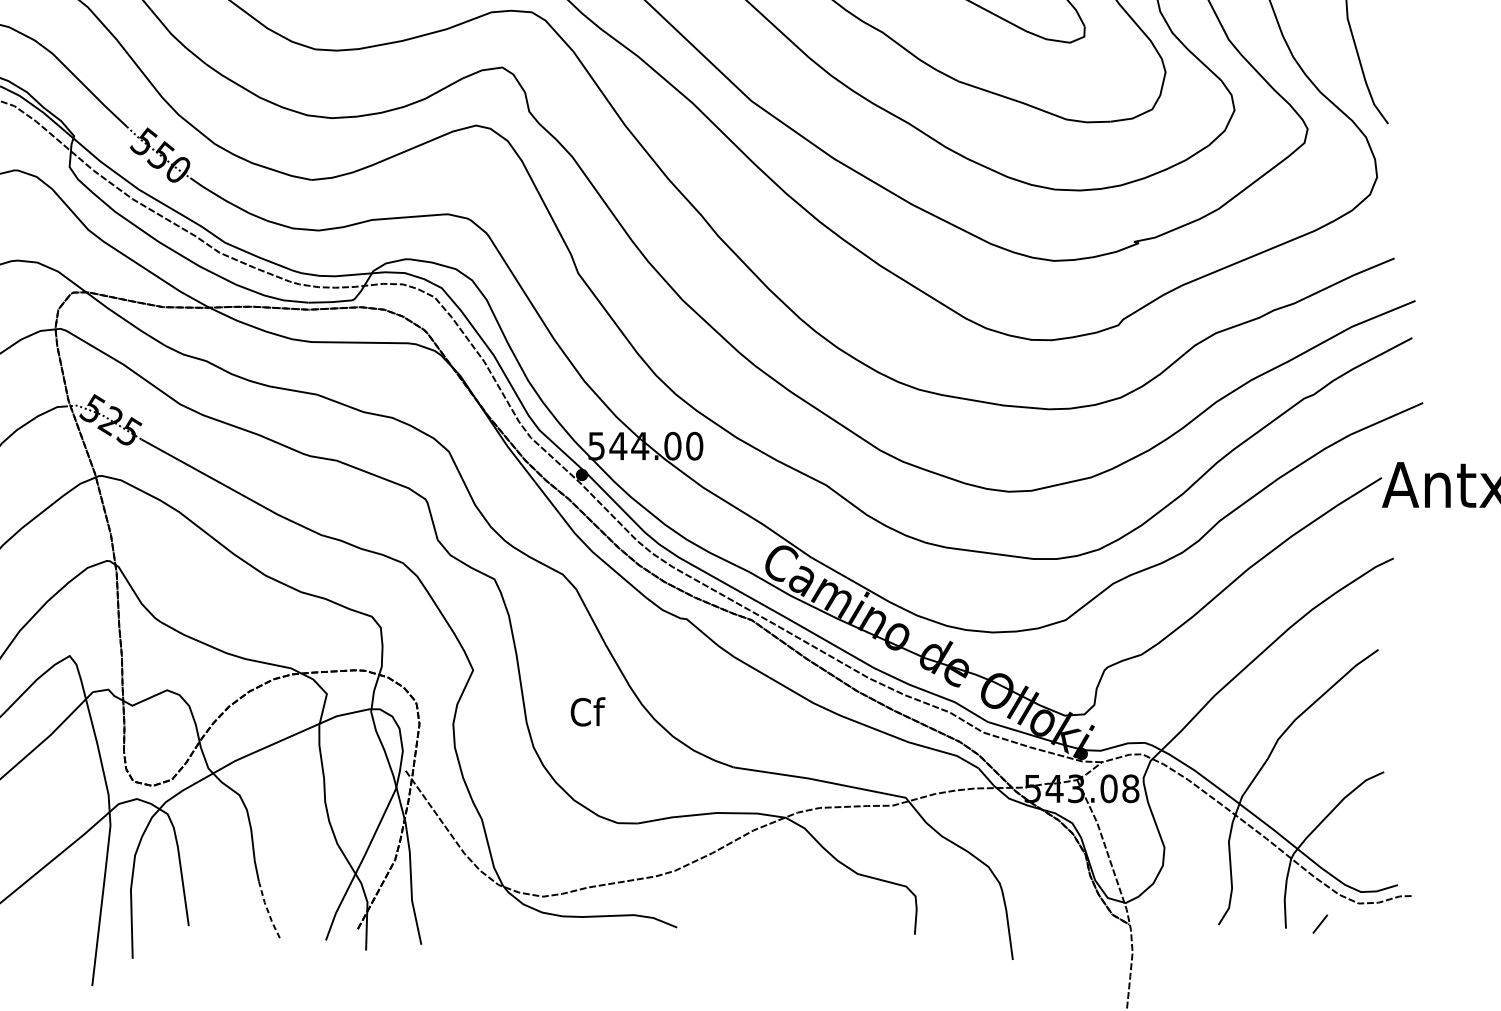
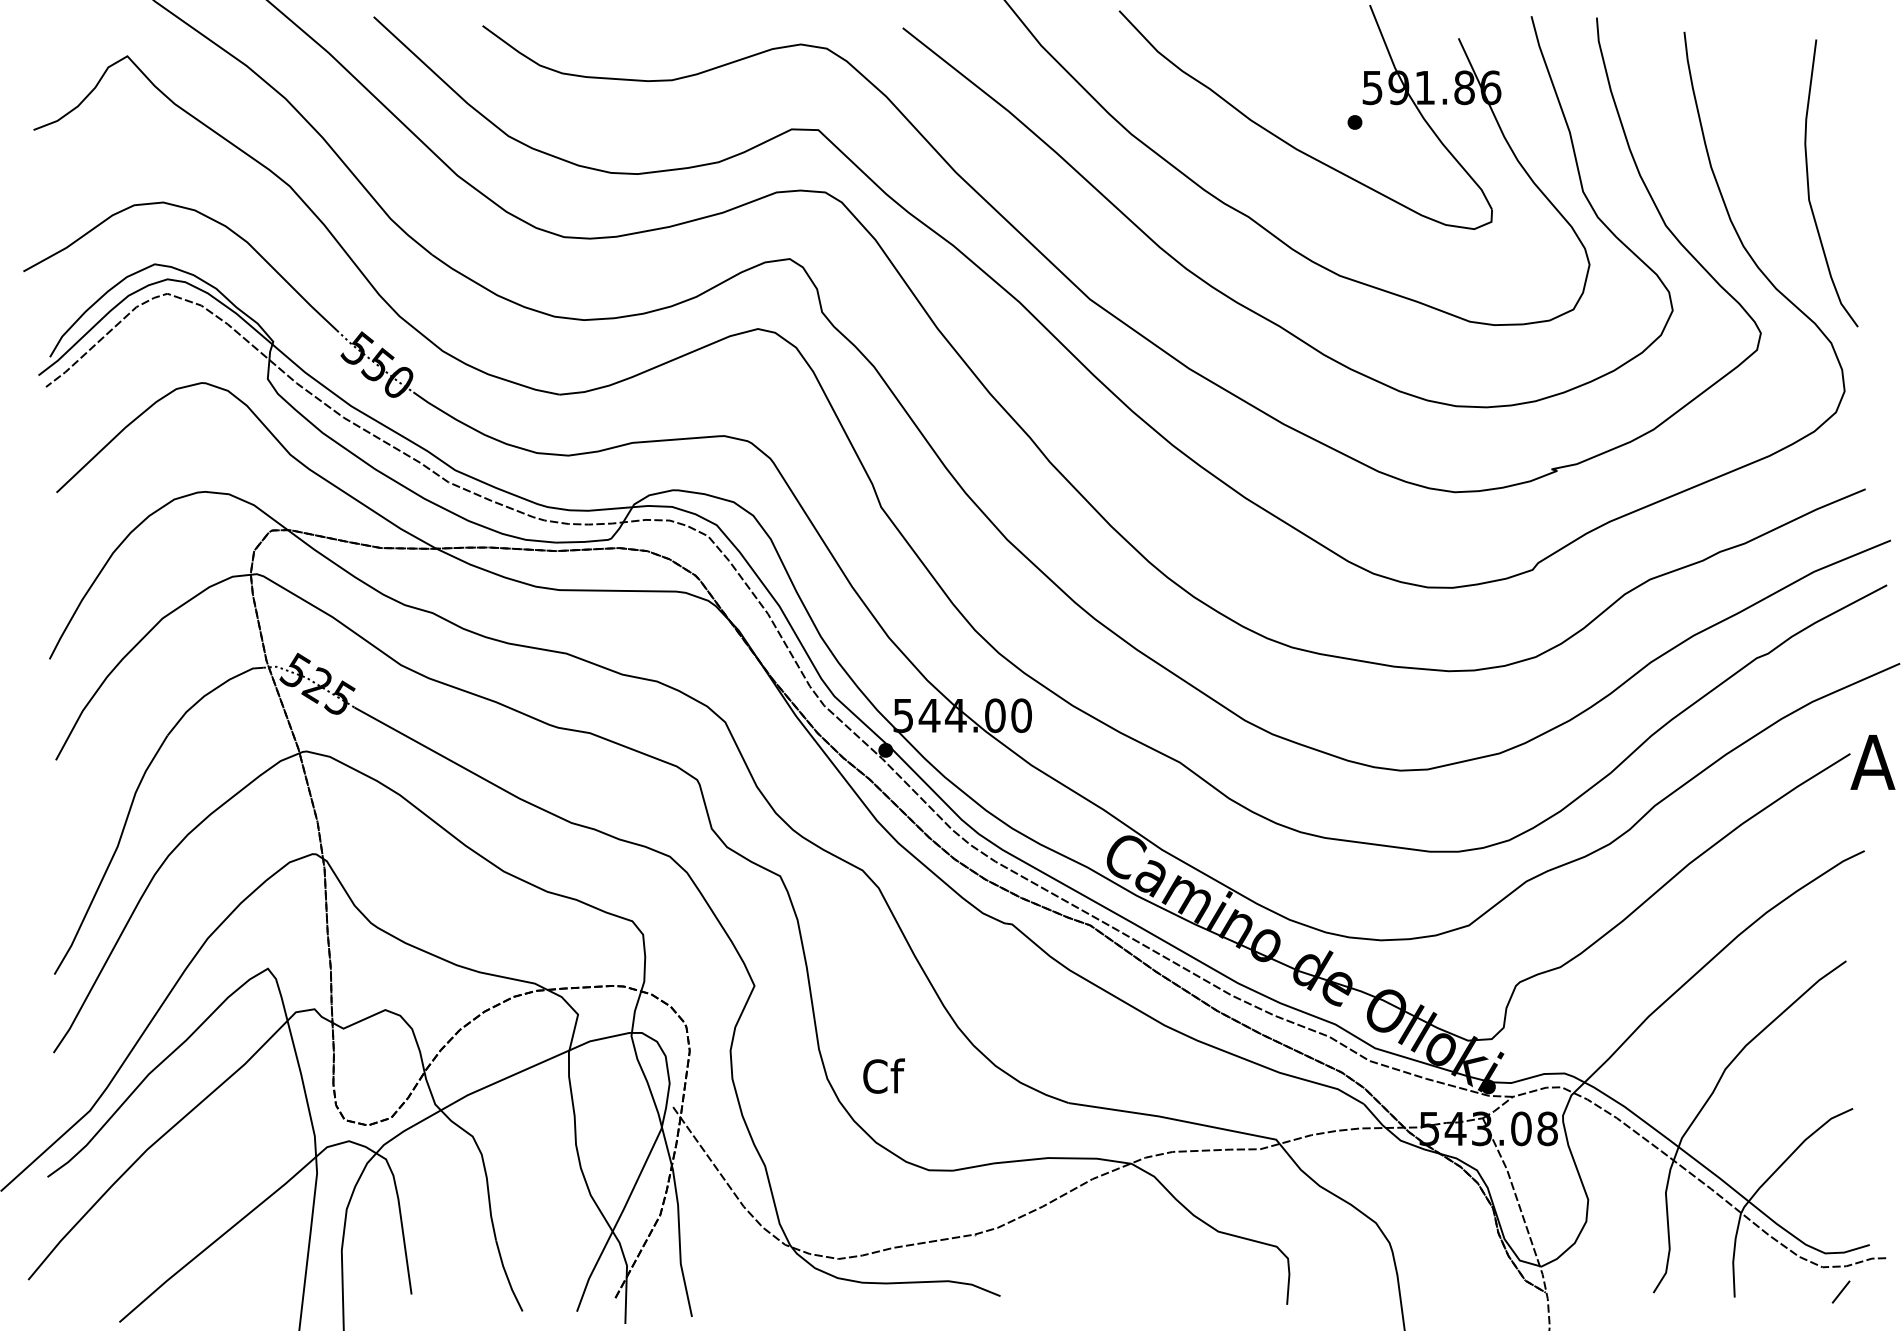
text: (587, 711) -> (883, 1075), moved
line: (268, 912) -> (507, 1277), dashed -> solid
line: (1319, 923) -> (1840, 1291), moved

